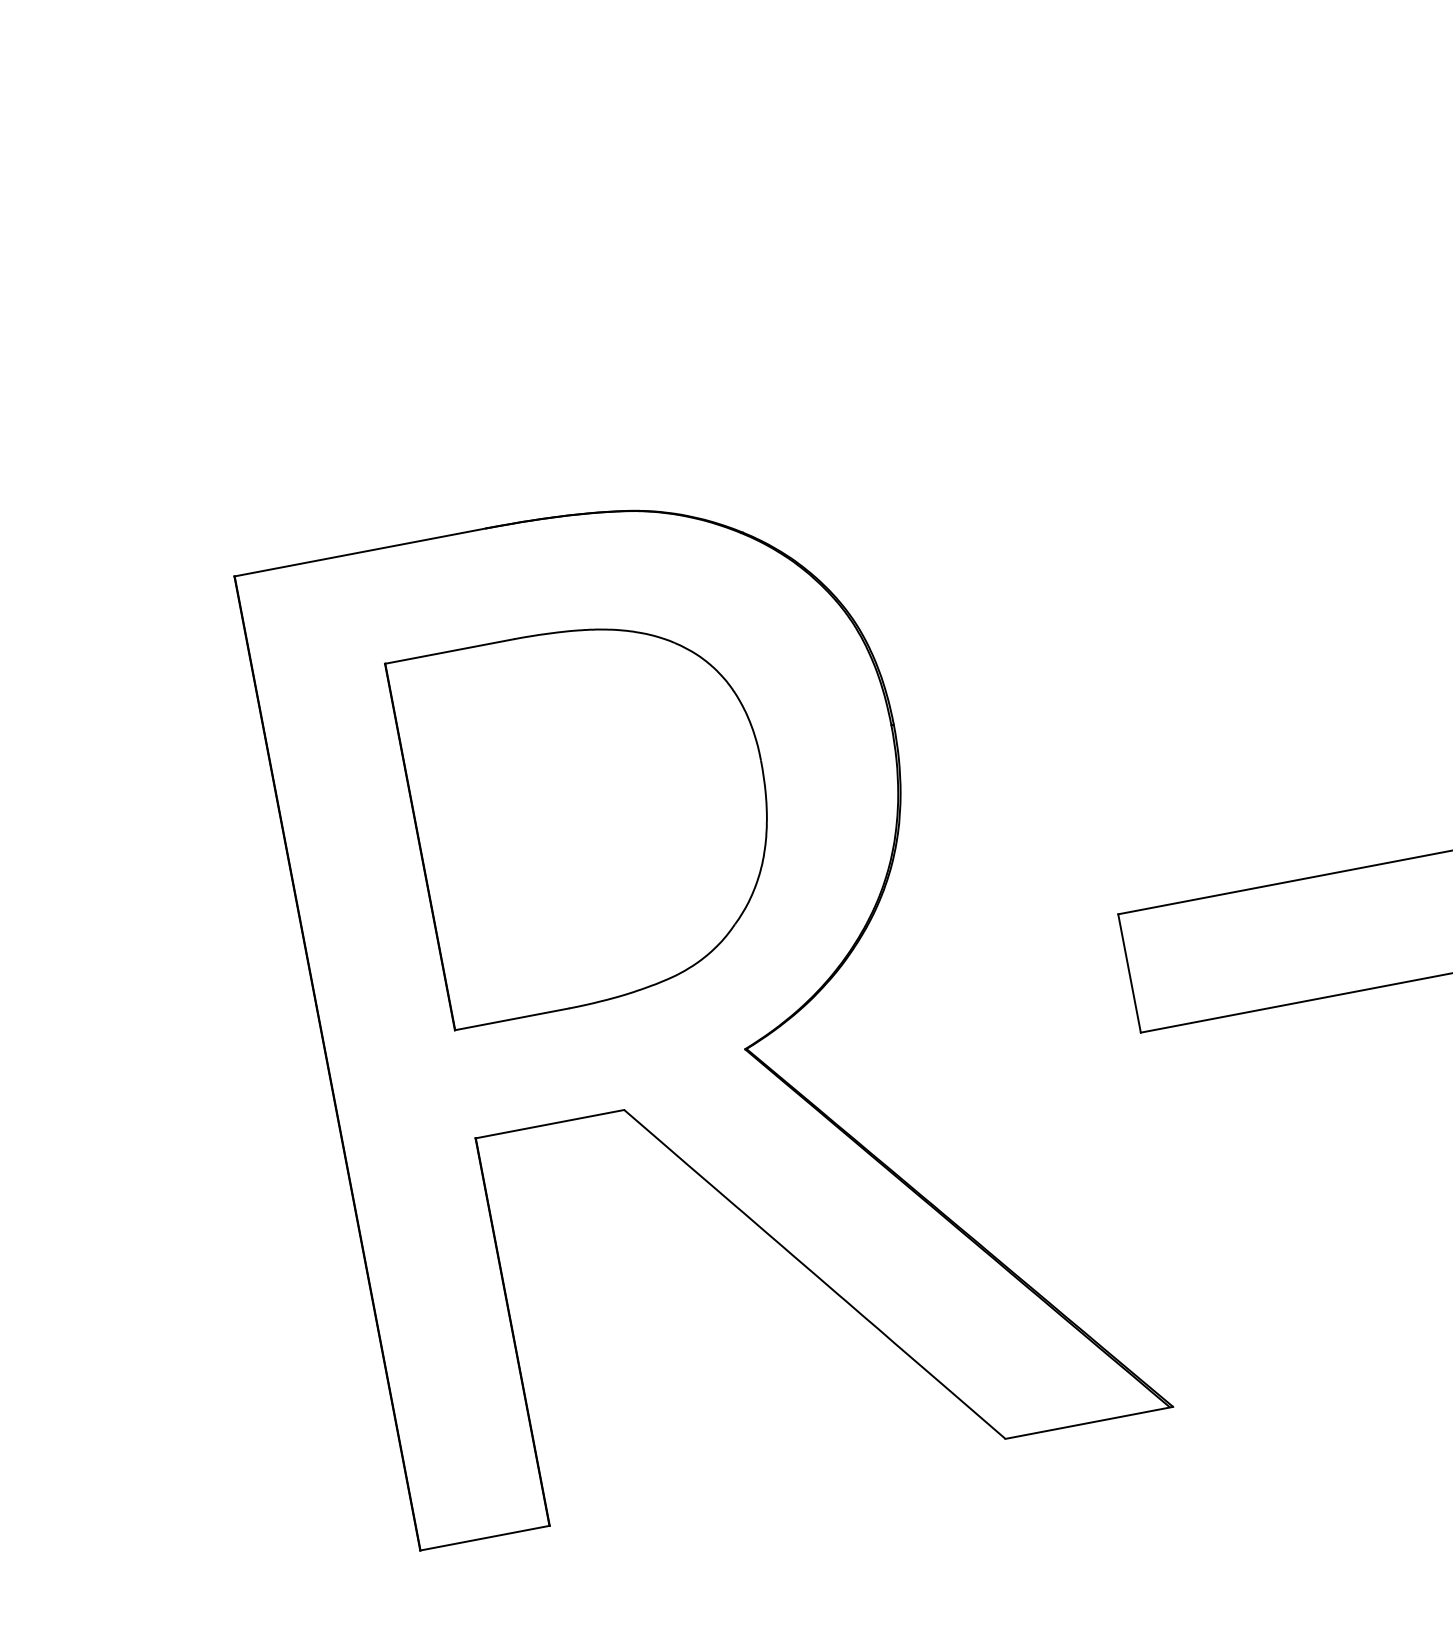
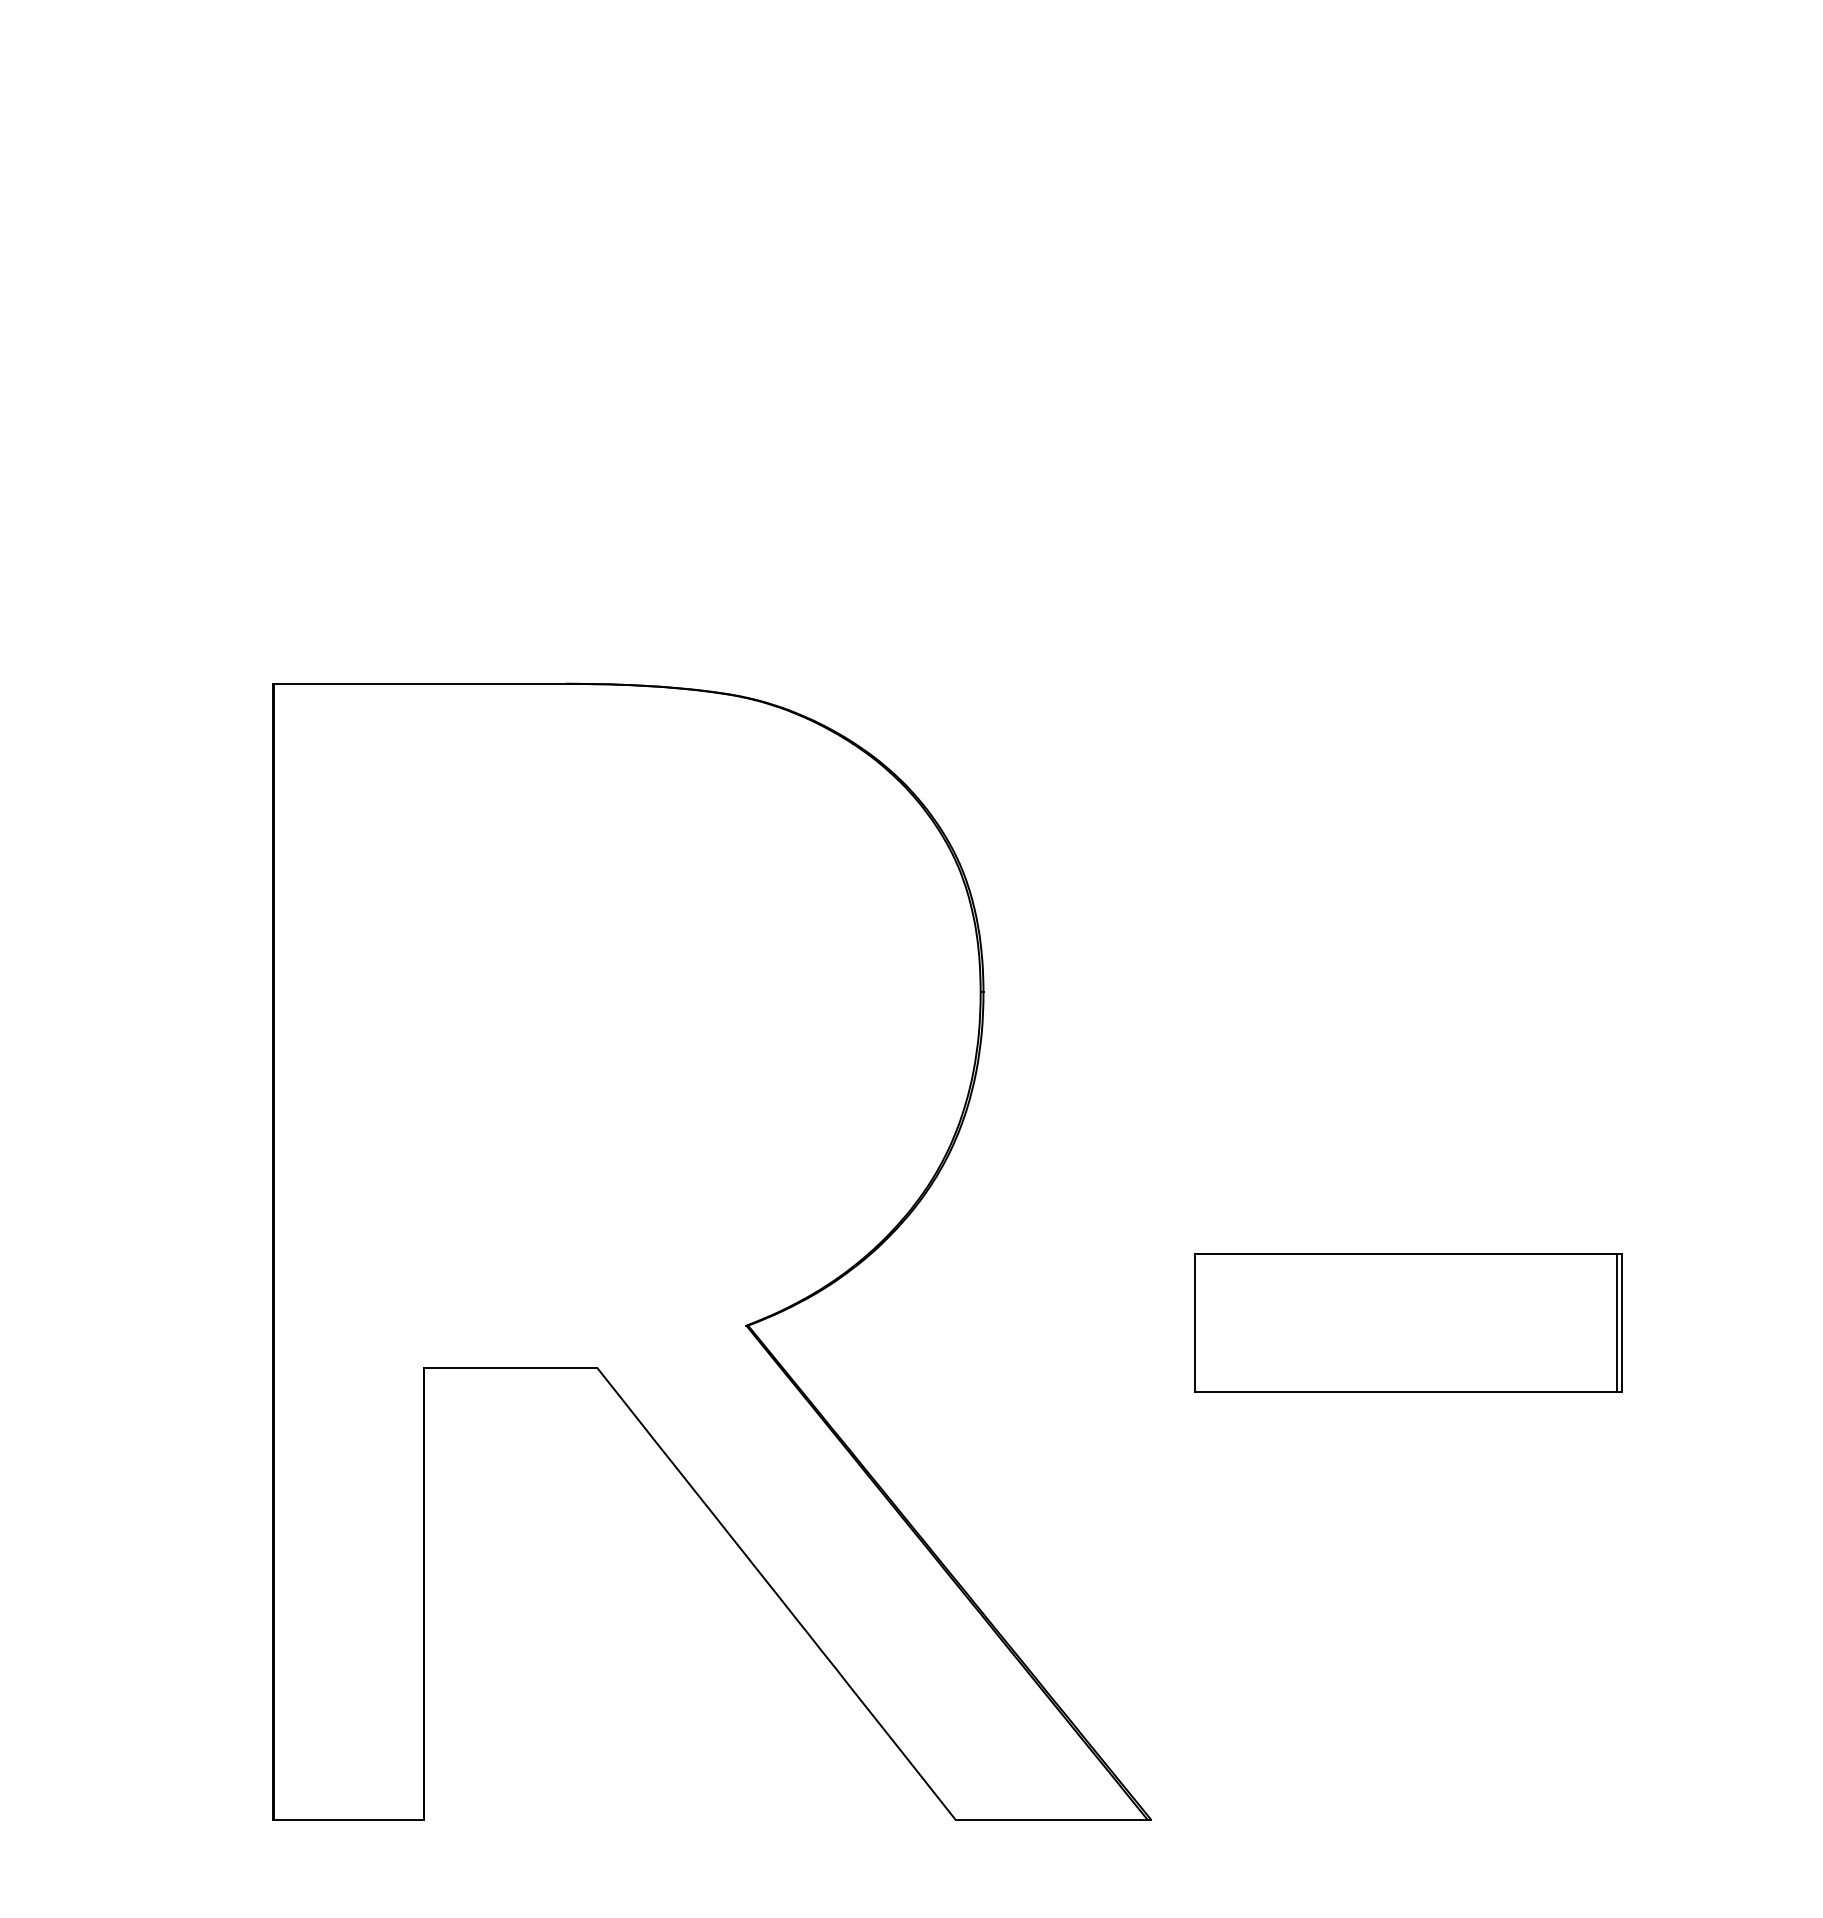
part: (592, 813) -> (625, 1027), removed

